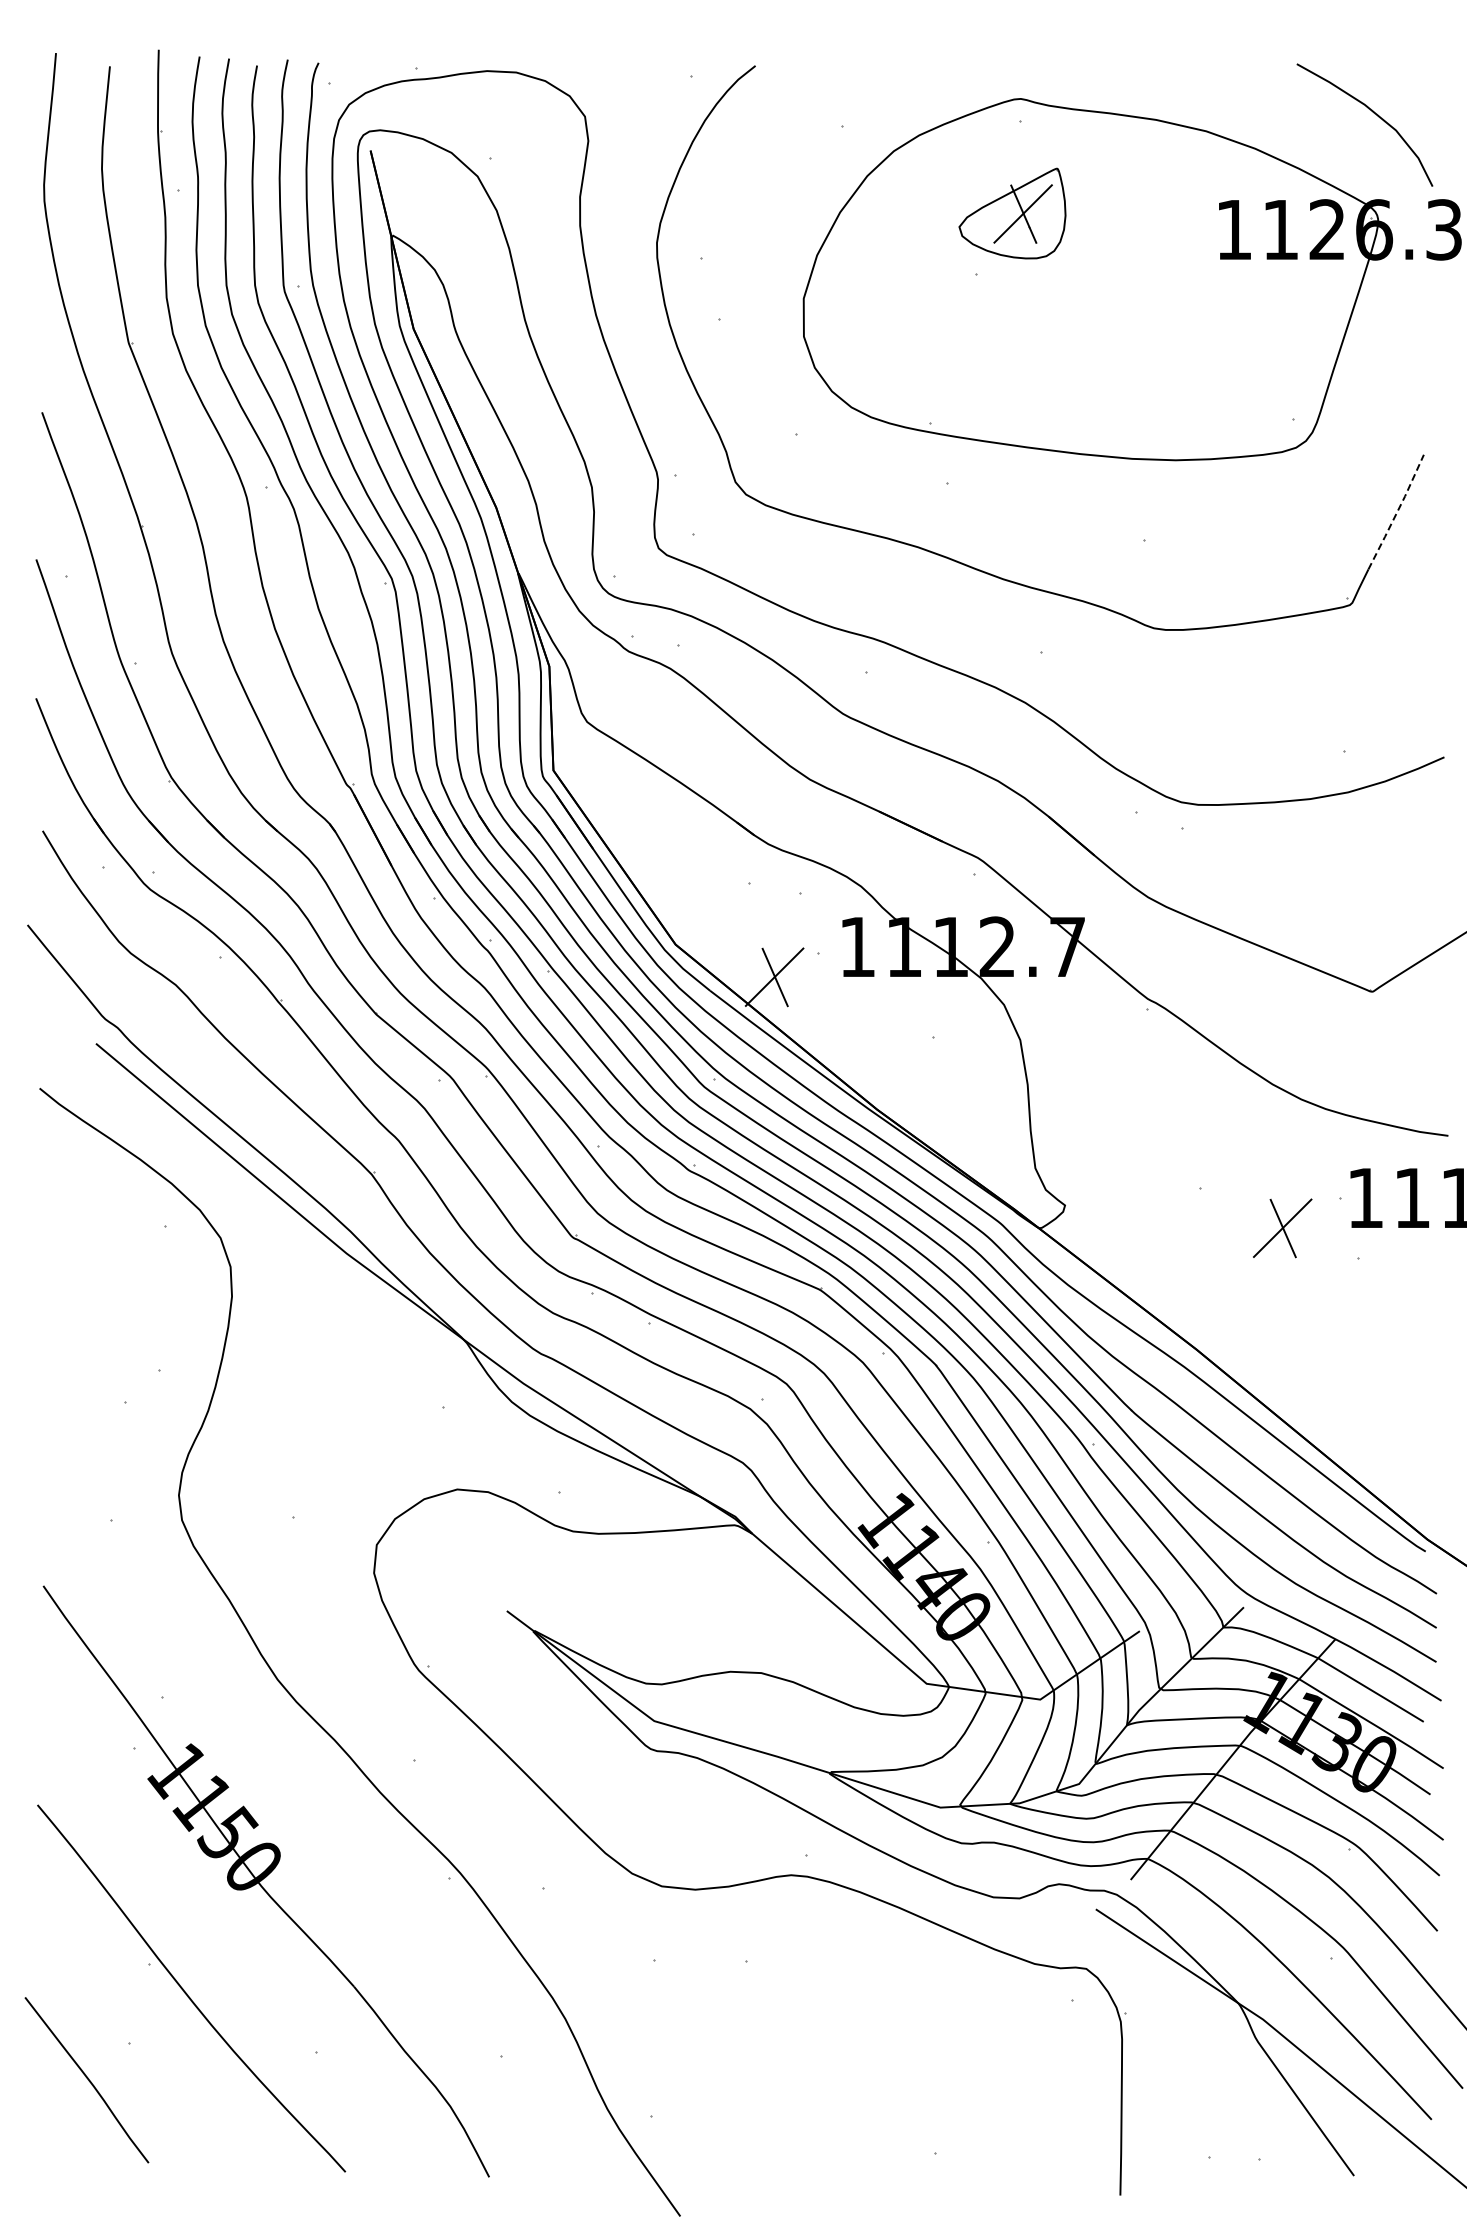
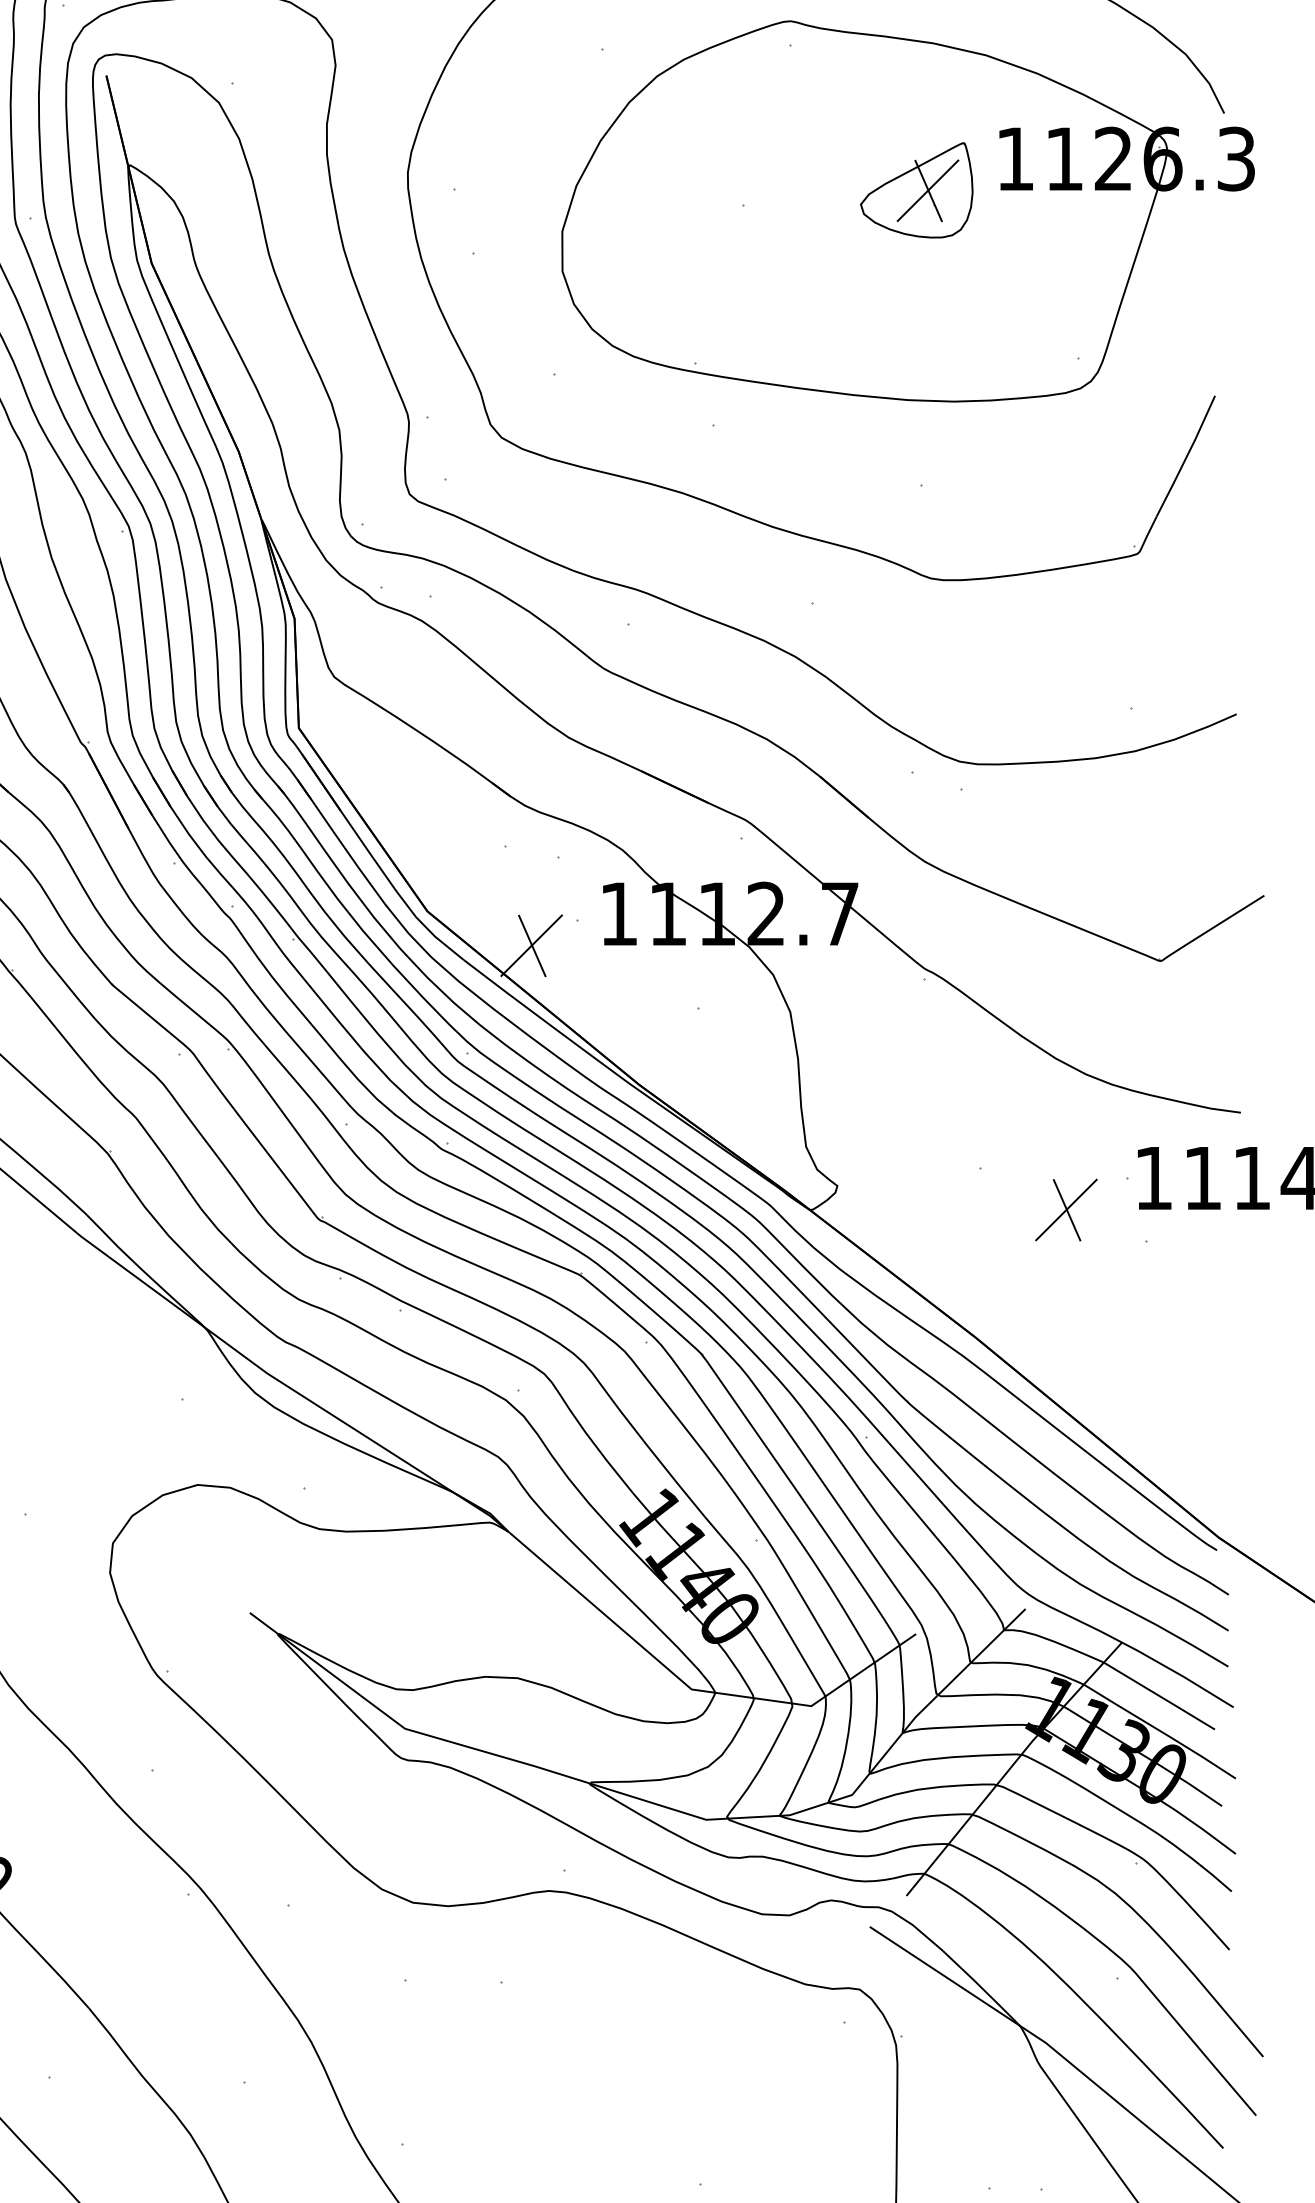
part: (1012, 213) -> (916, 190), moved
line: (1397, 512) -> (1187, 456), dashed -> solid

